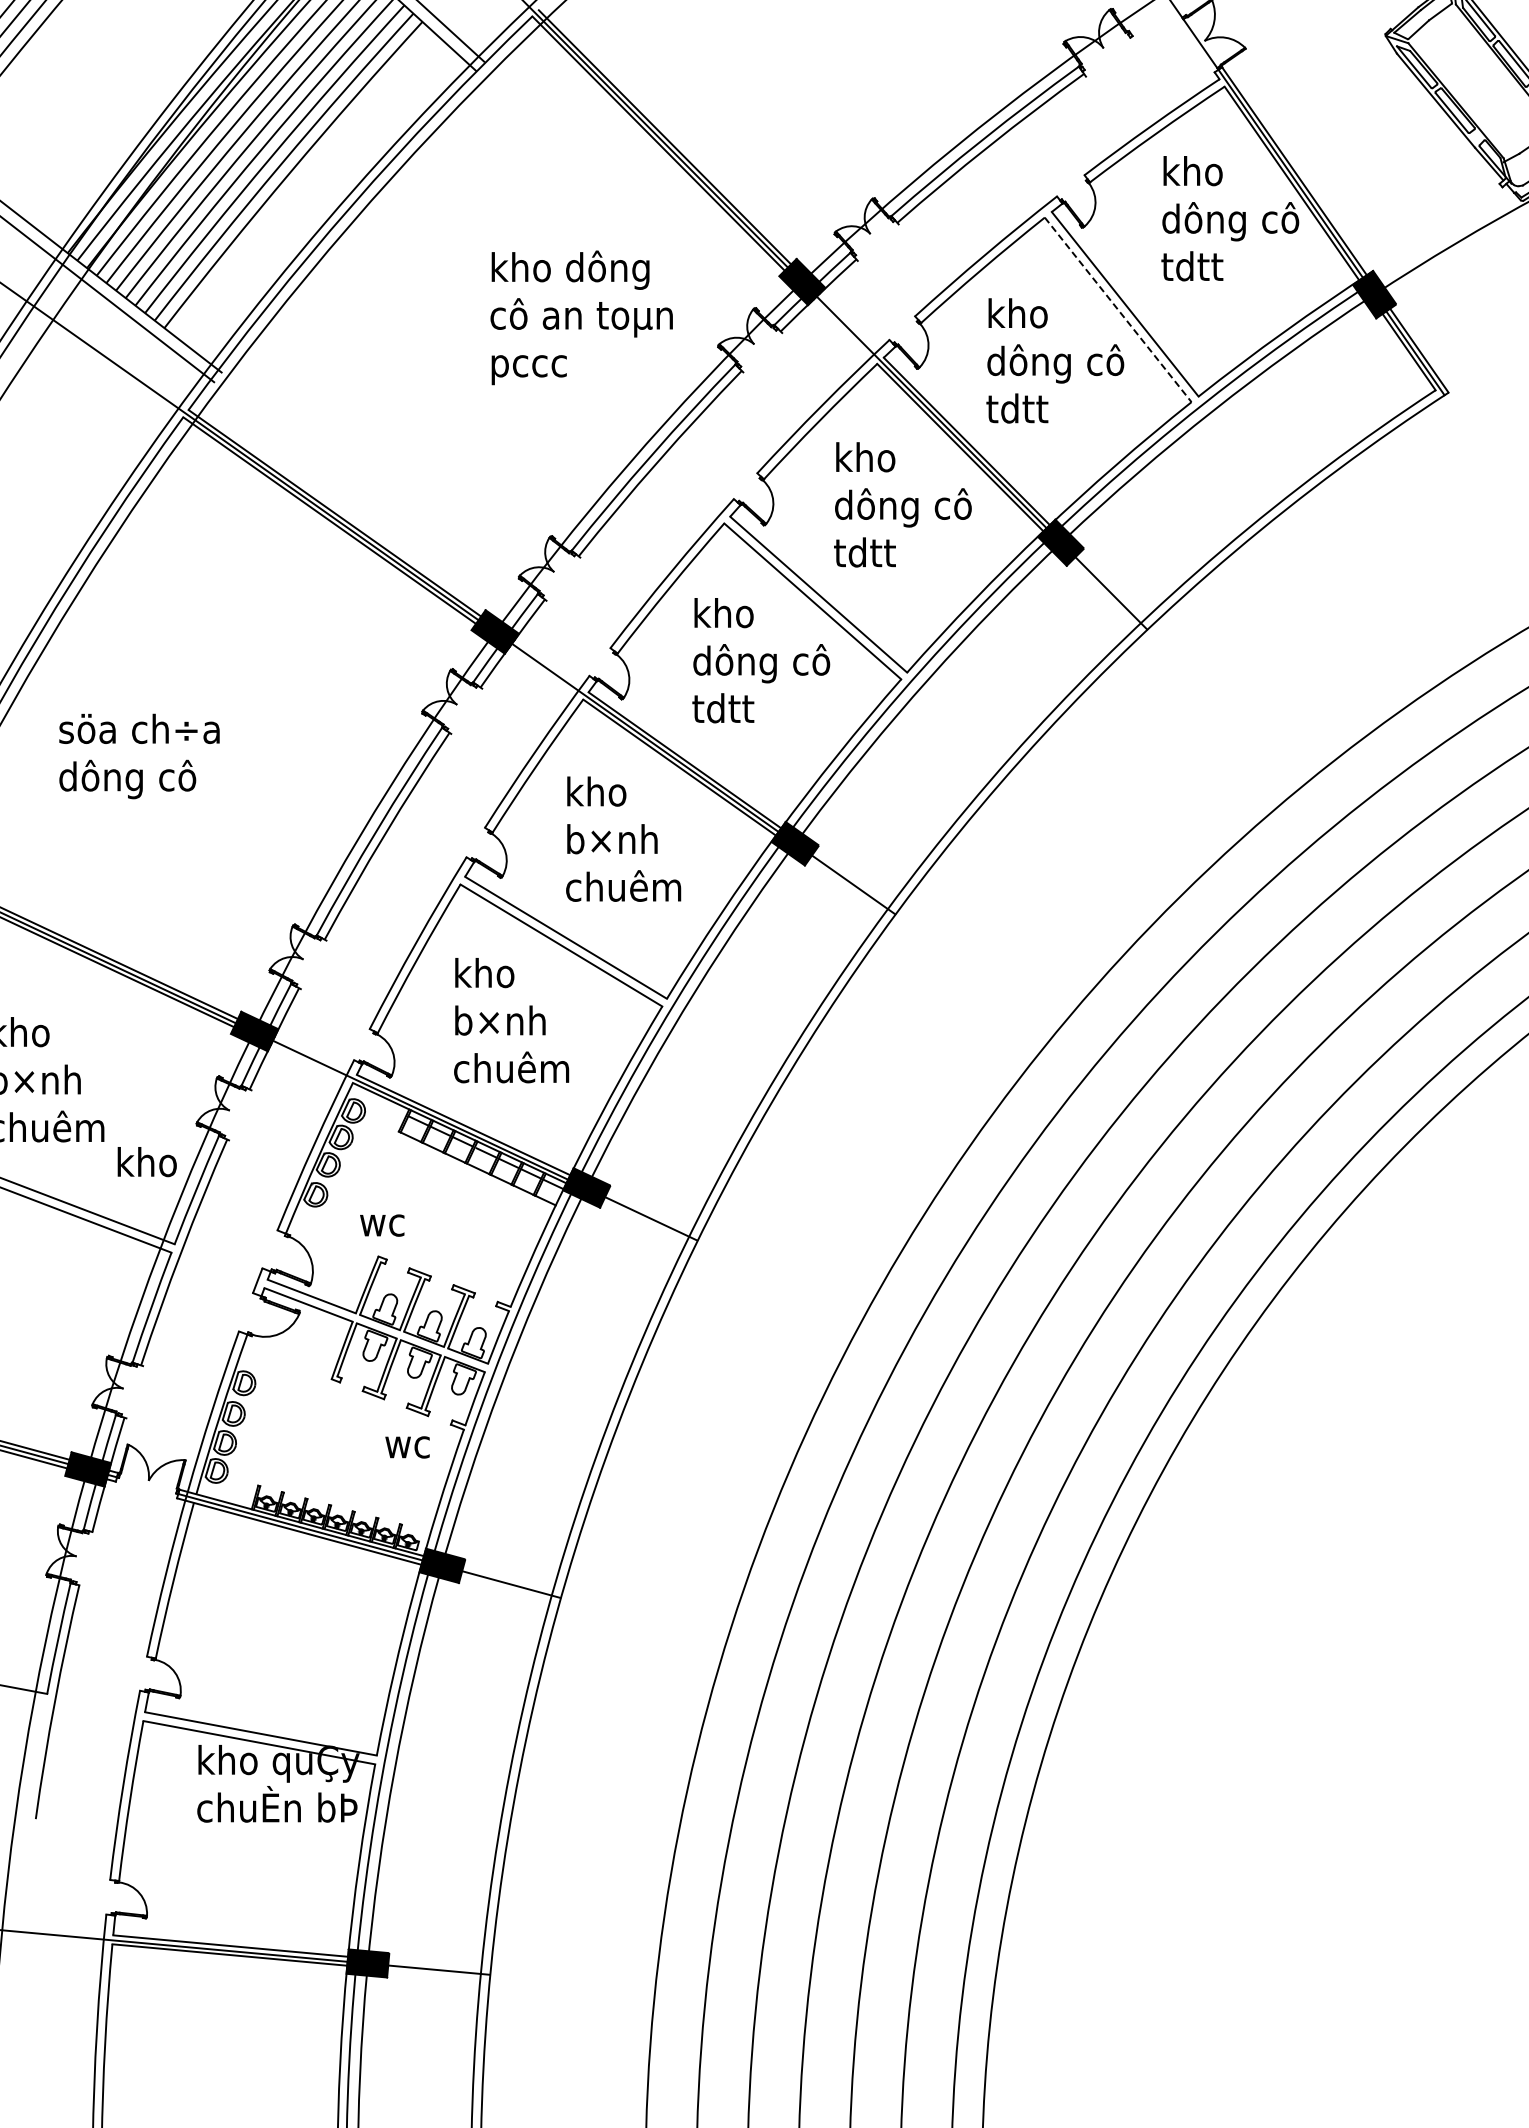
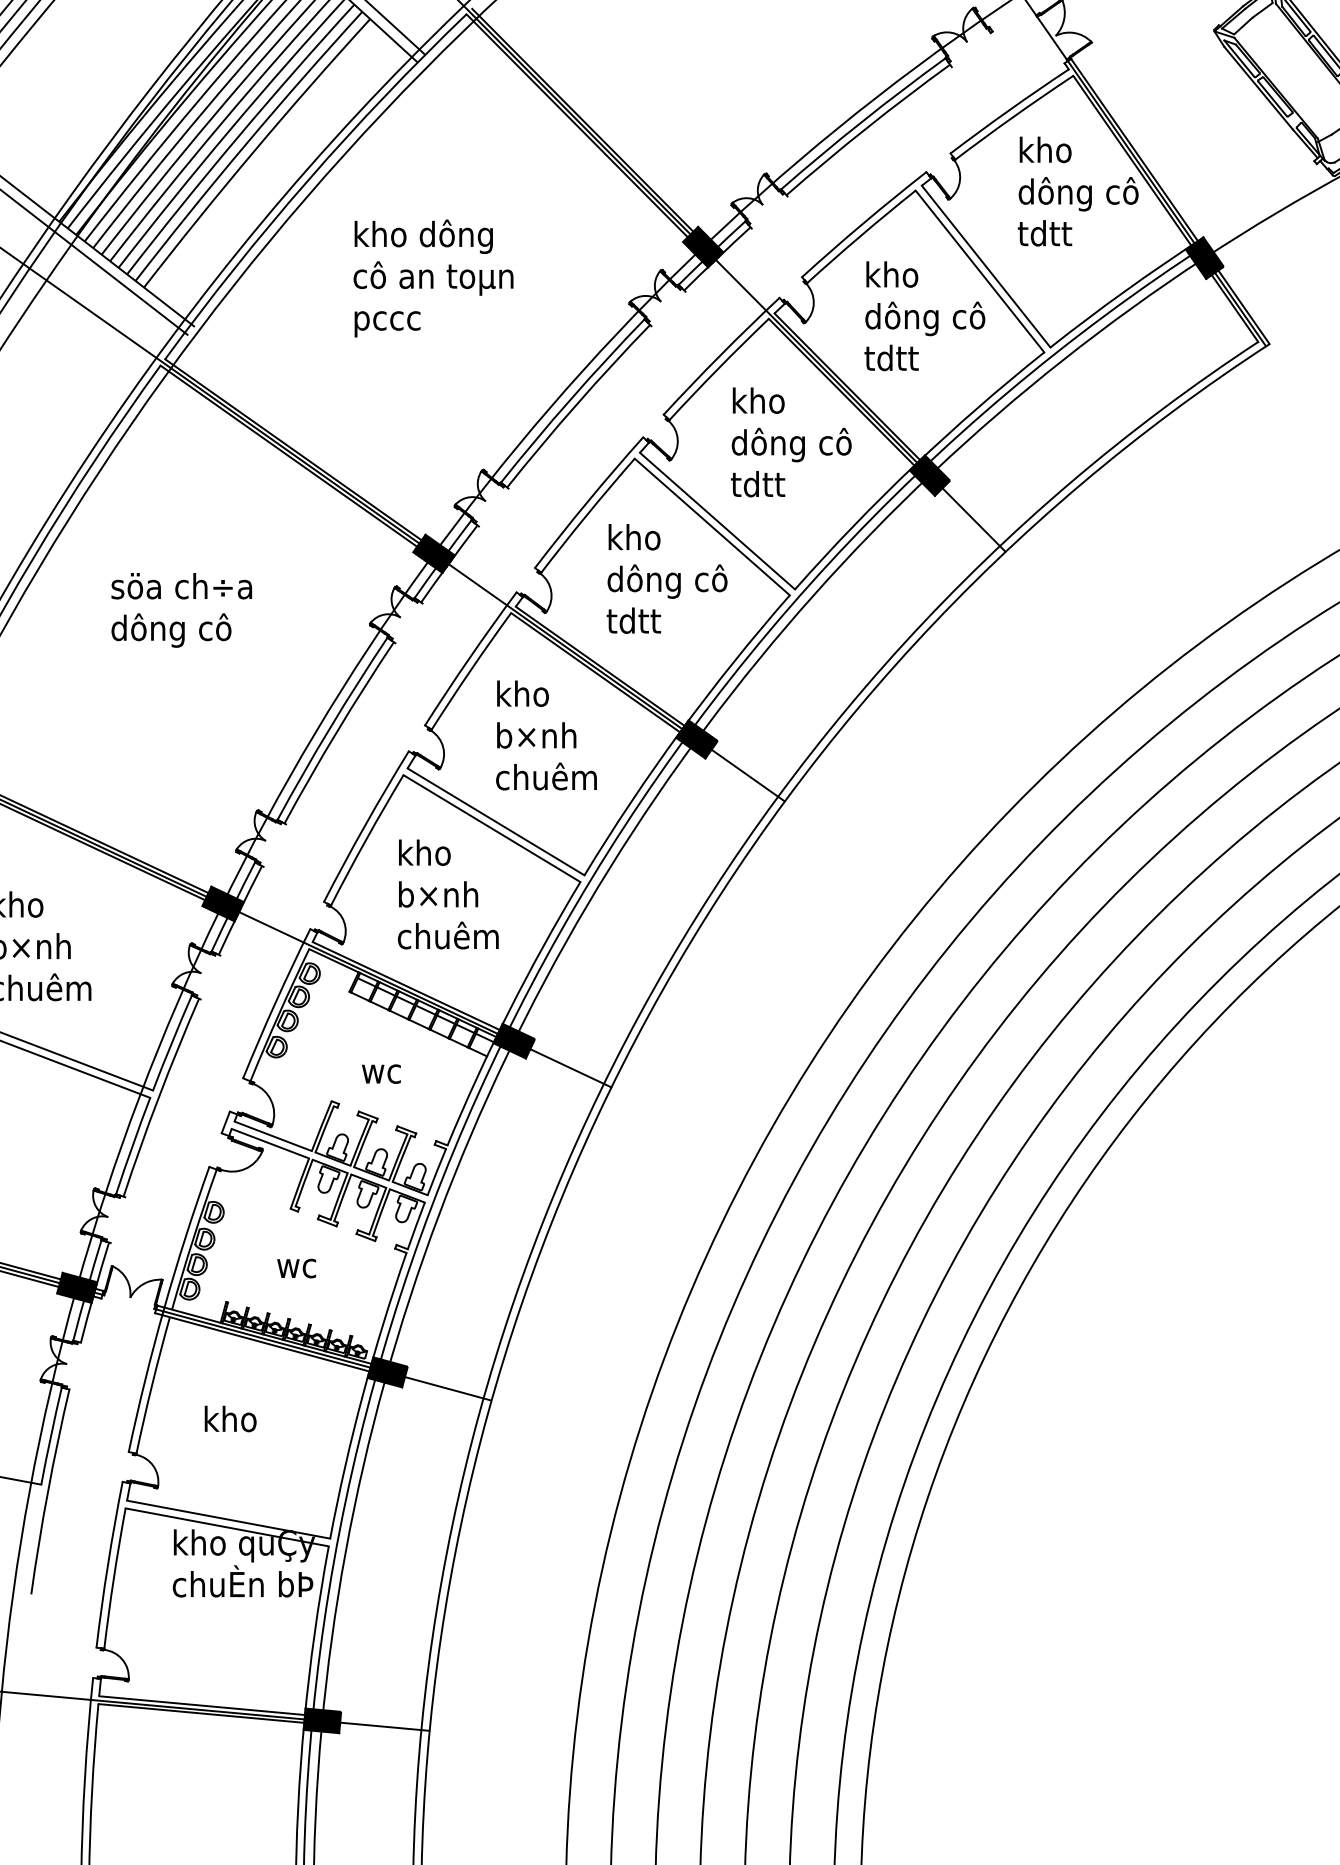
line: (1118, 309) -> (980, 271), dashed -> solid
text: (581, 317) -> (433, 278), moved
text: (139, 756) -> (181, 610), moved
text: (146, 1162) -> (229, 1419), moved
text: (382, 1225) -> (381, 1074), moved
text: (407, 1447) -> (296, 1268), moved

